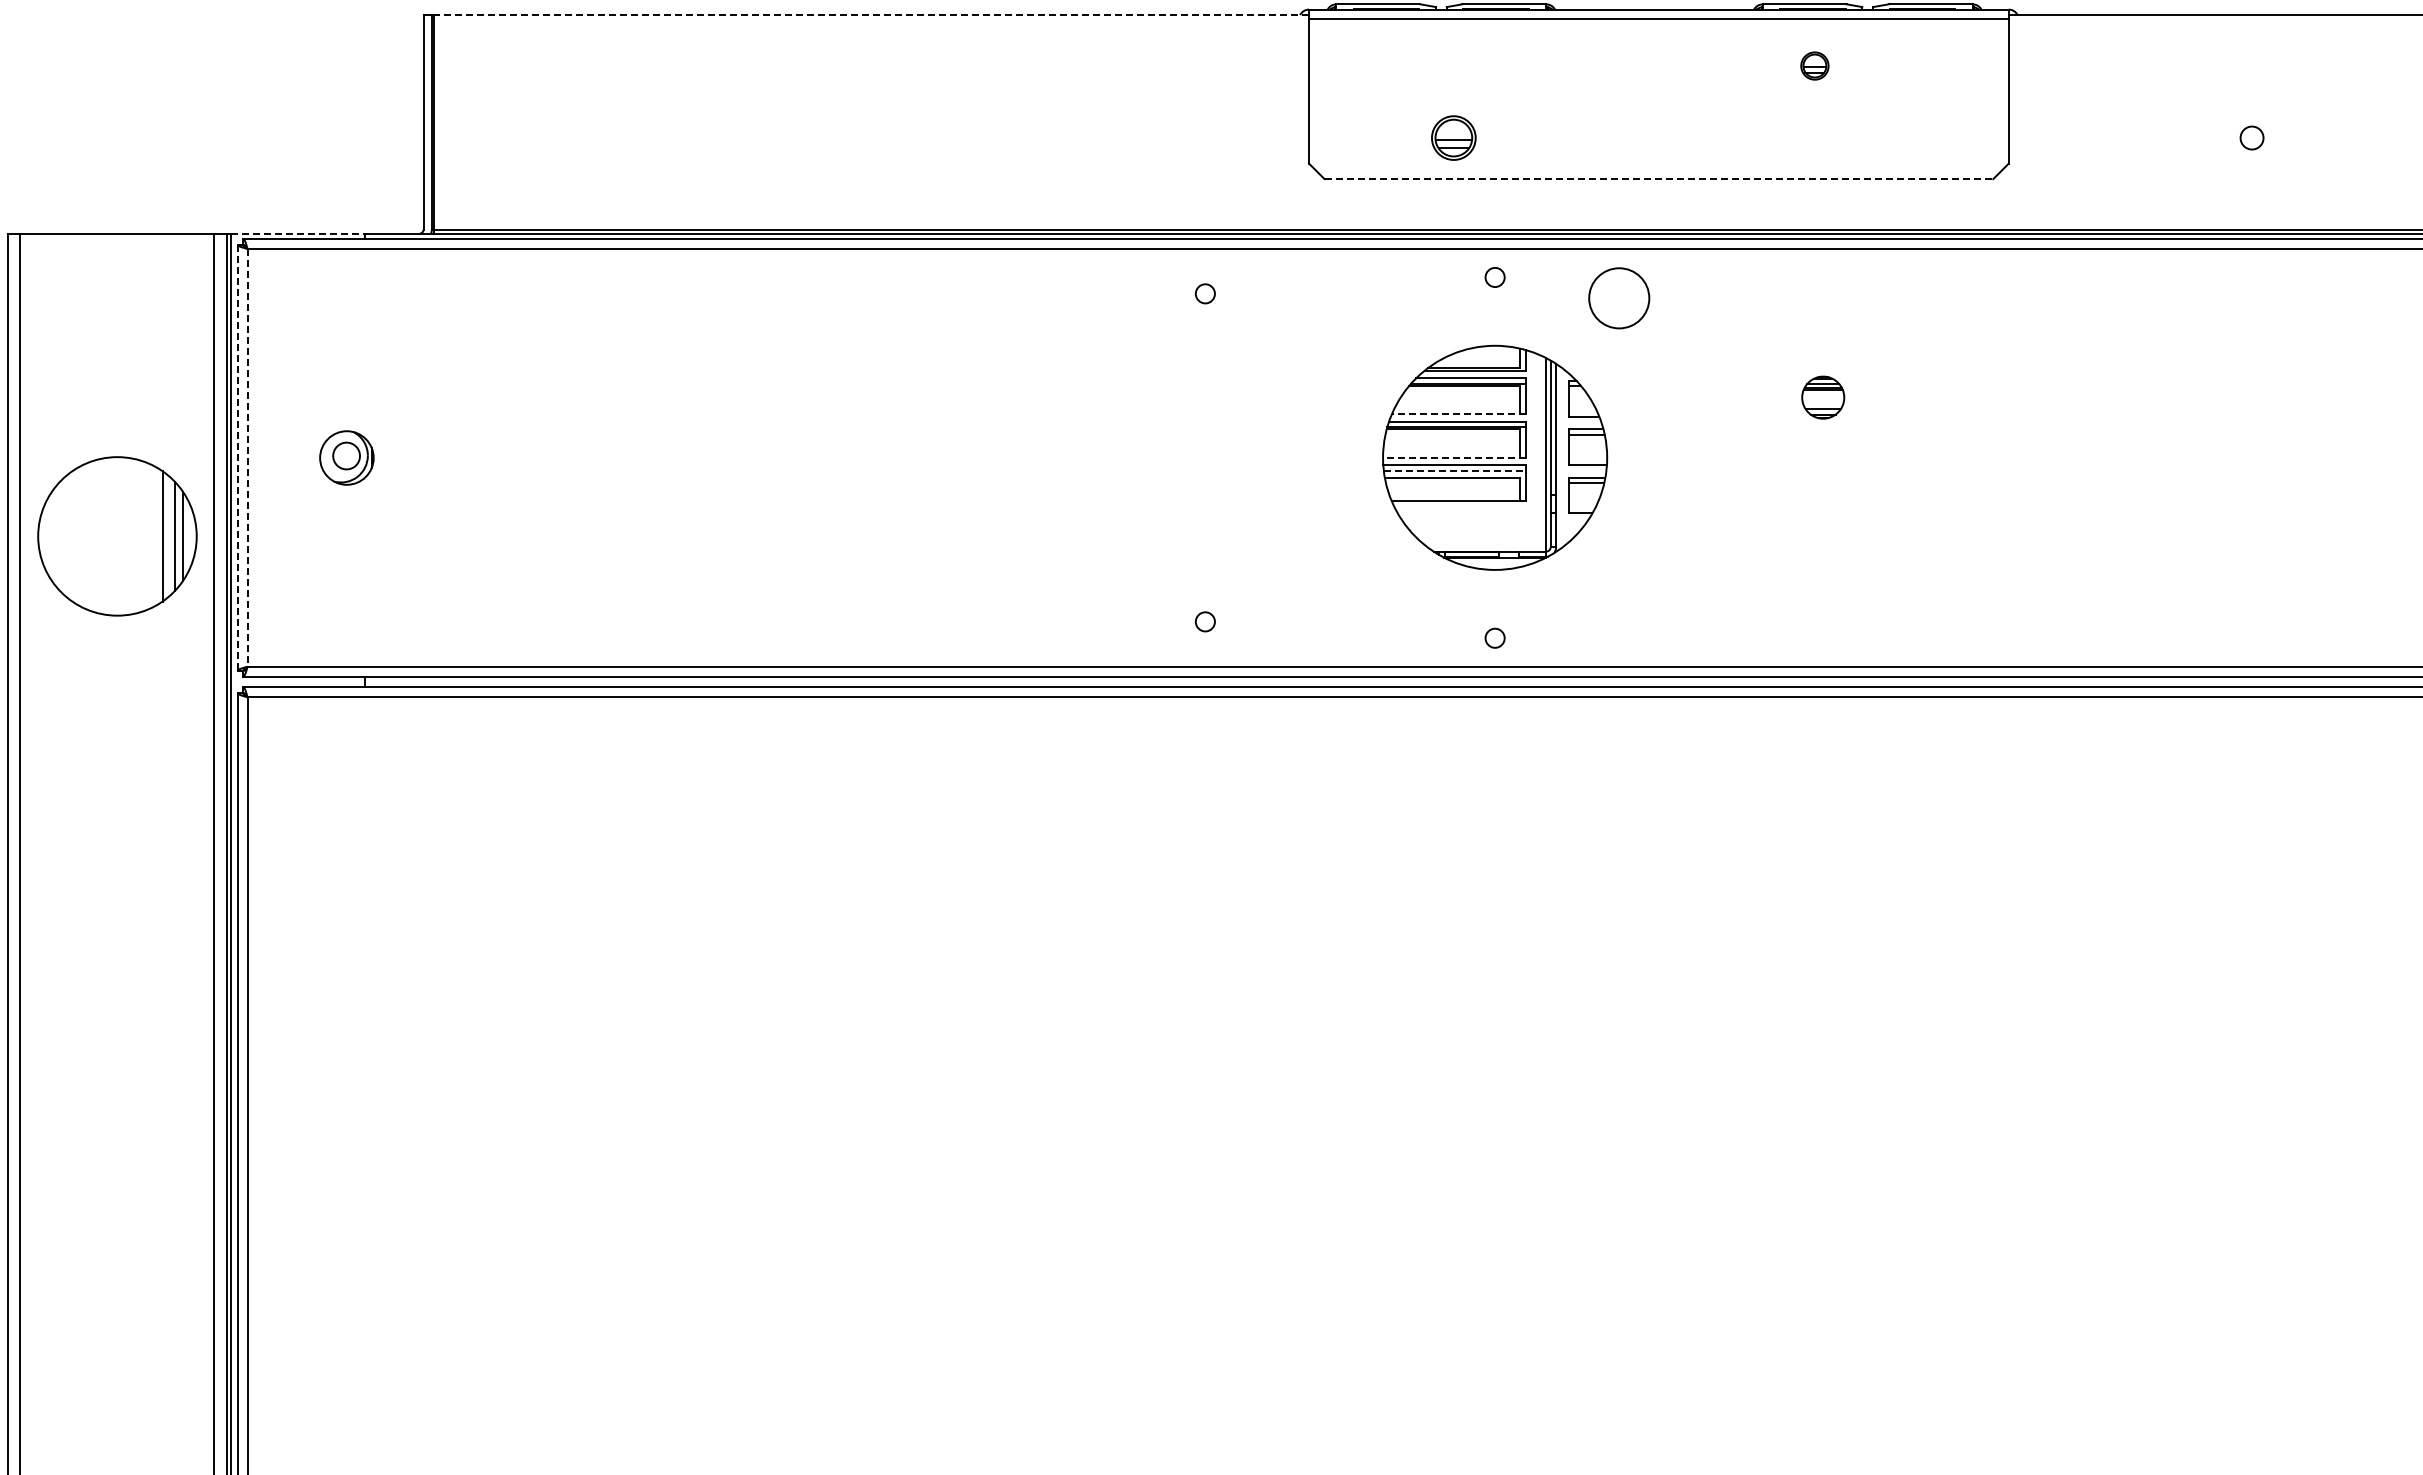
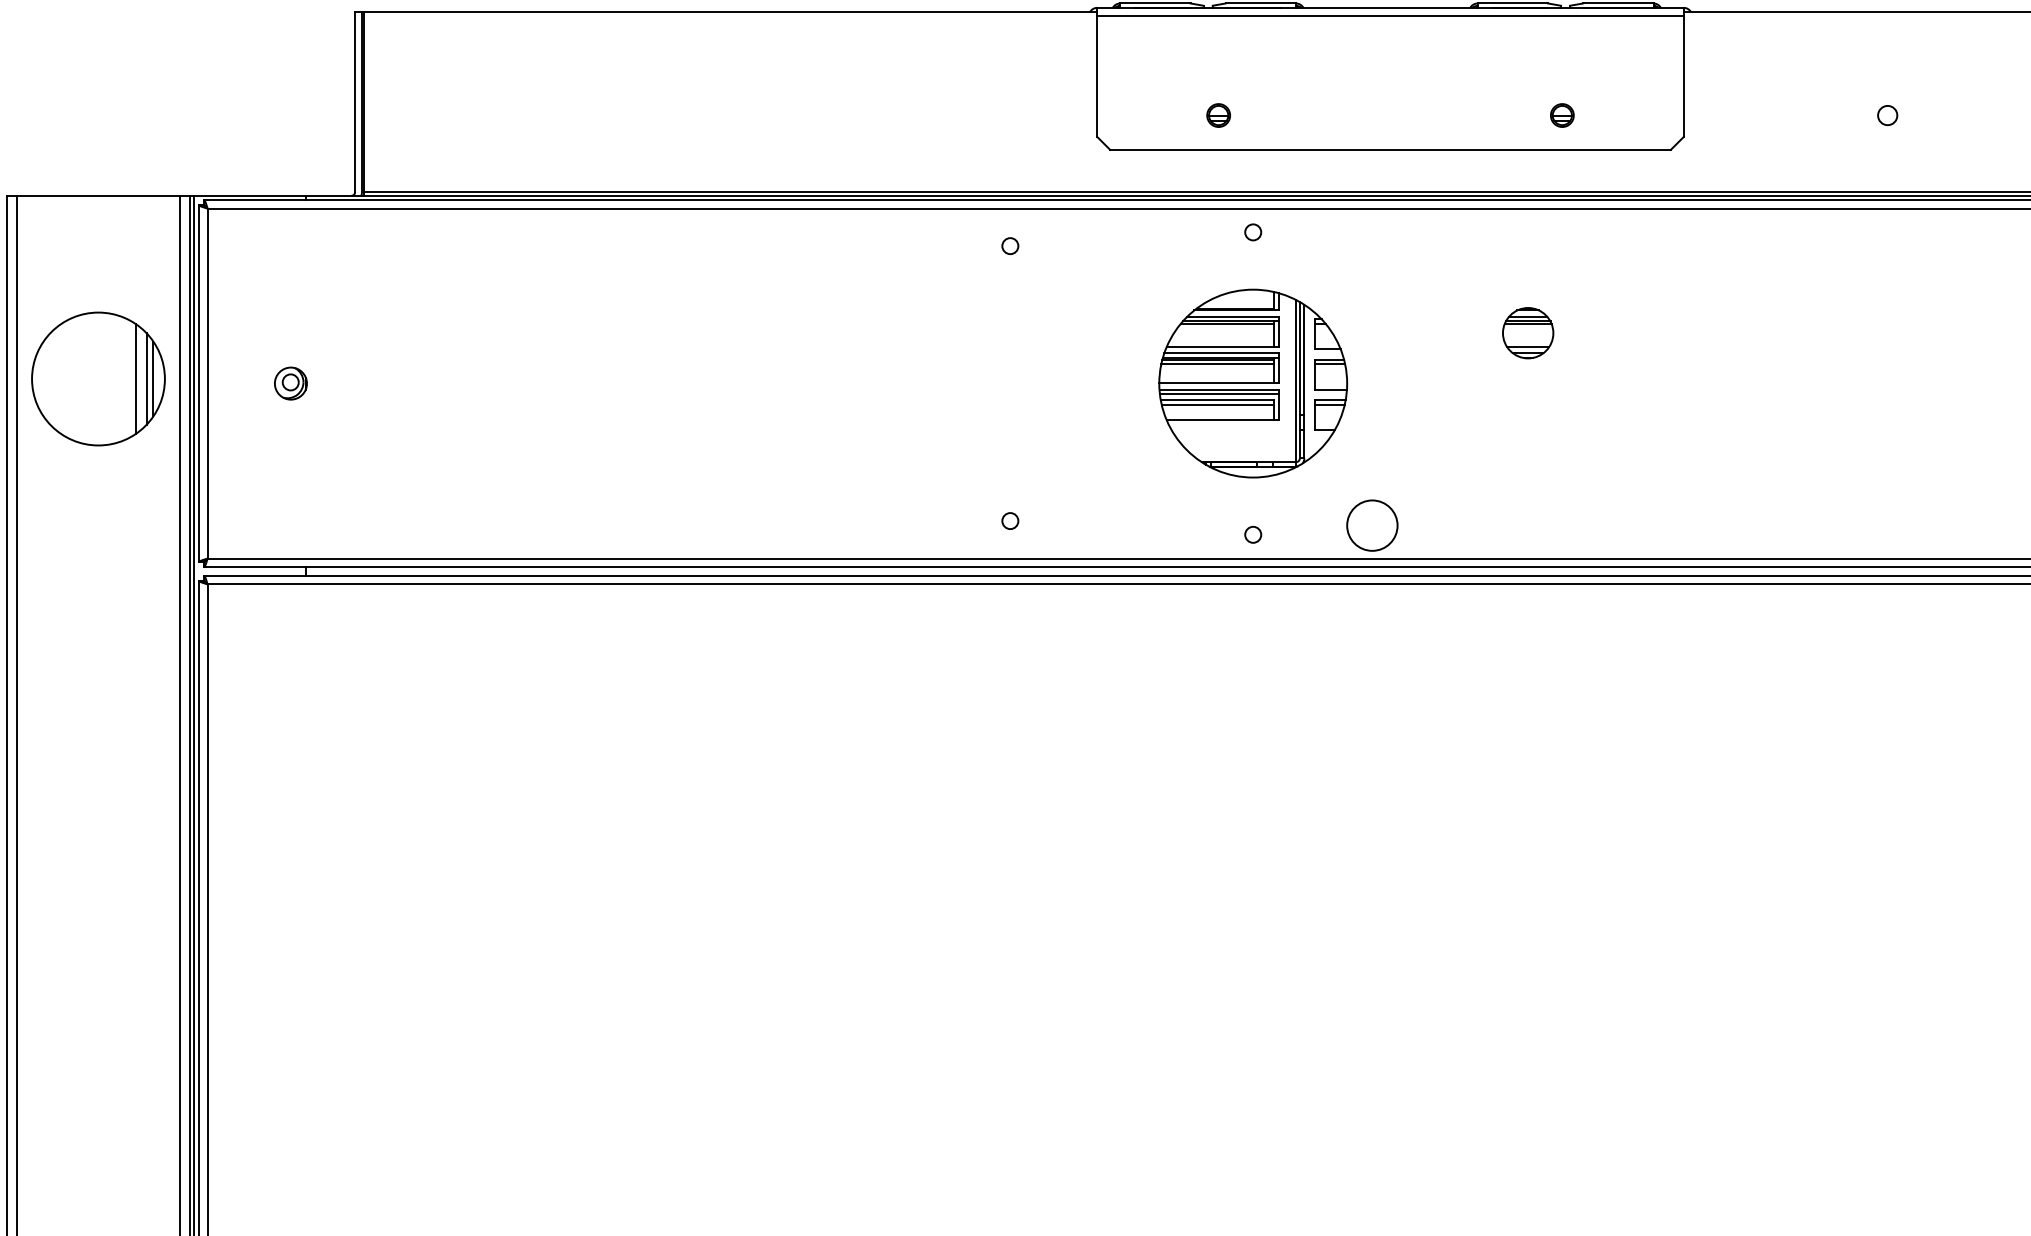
line: (871, 15) -> (730, 12), dashed -> solid
part: (1814, 65) -> (1562, 115), moved
part: (1453, 137) -> (1218, 115), size x0.62
line: (1659, 179) -> (1391, 150), dashed -> solid
line: (297, 233) -> (249, 195), dashed -> solid
circle: (1619, 298) -> (1372, 525), moved
part: (1823, 397) -> (1528, 333), size x1.43
line: (1458, 414) -> (1222, 347), dashed -> solid
line: (1452, 434) -> (1217, 364), added
line: (247, 457) -> (207, 383), dashed -> solid
part: (347, 457) -> (291, 383), size x0.71
line: (1454, 457) -> (1219, 383), dashed -> solid
line: (237, 458) -> (199, 384), dashed -> solid
line: (1455, 470) -> (1220, 394), dashed -> solid
line: (1452, 483) -> (1217, 405), added
part: (117, 536) -> (98, 379), moved

